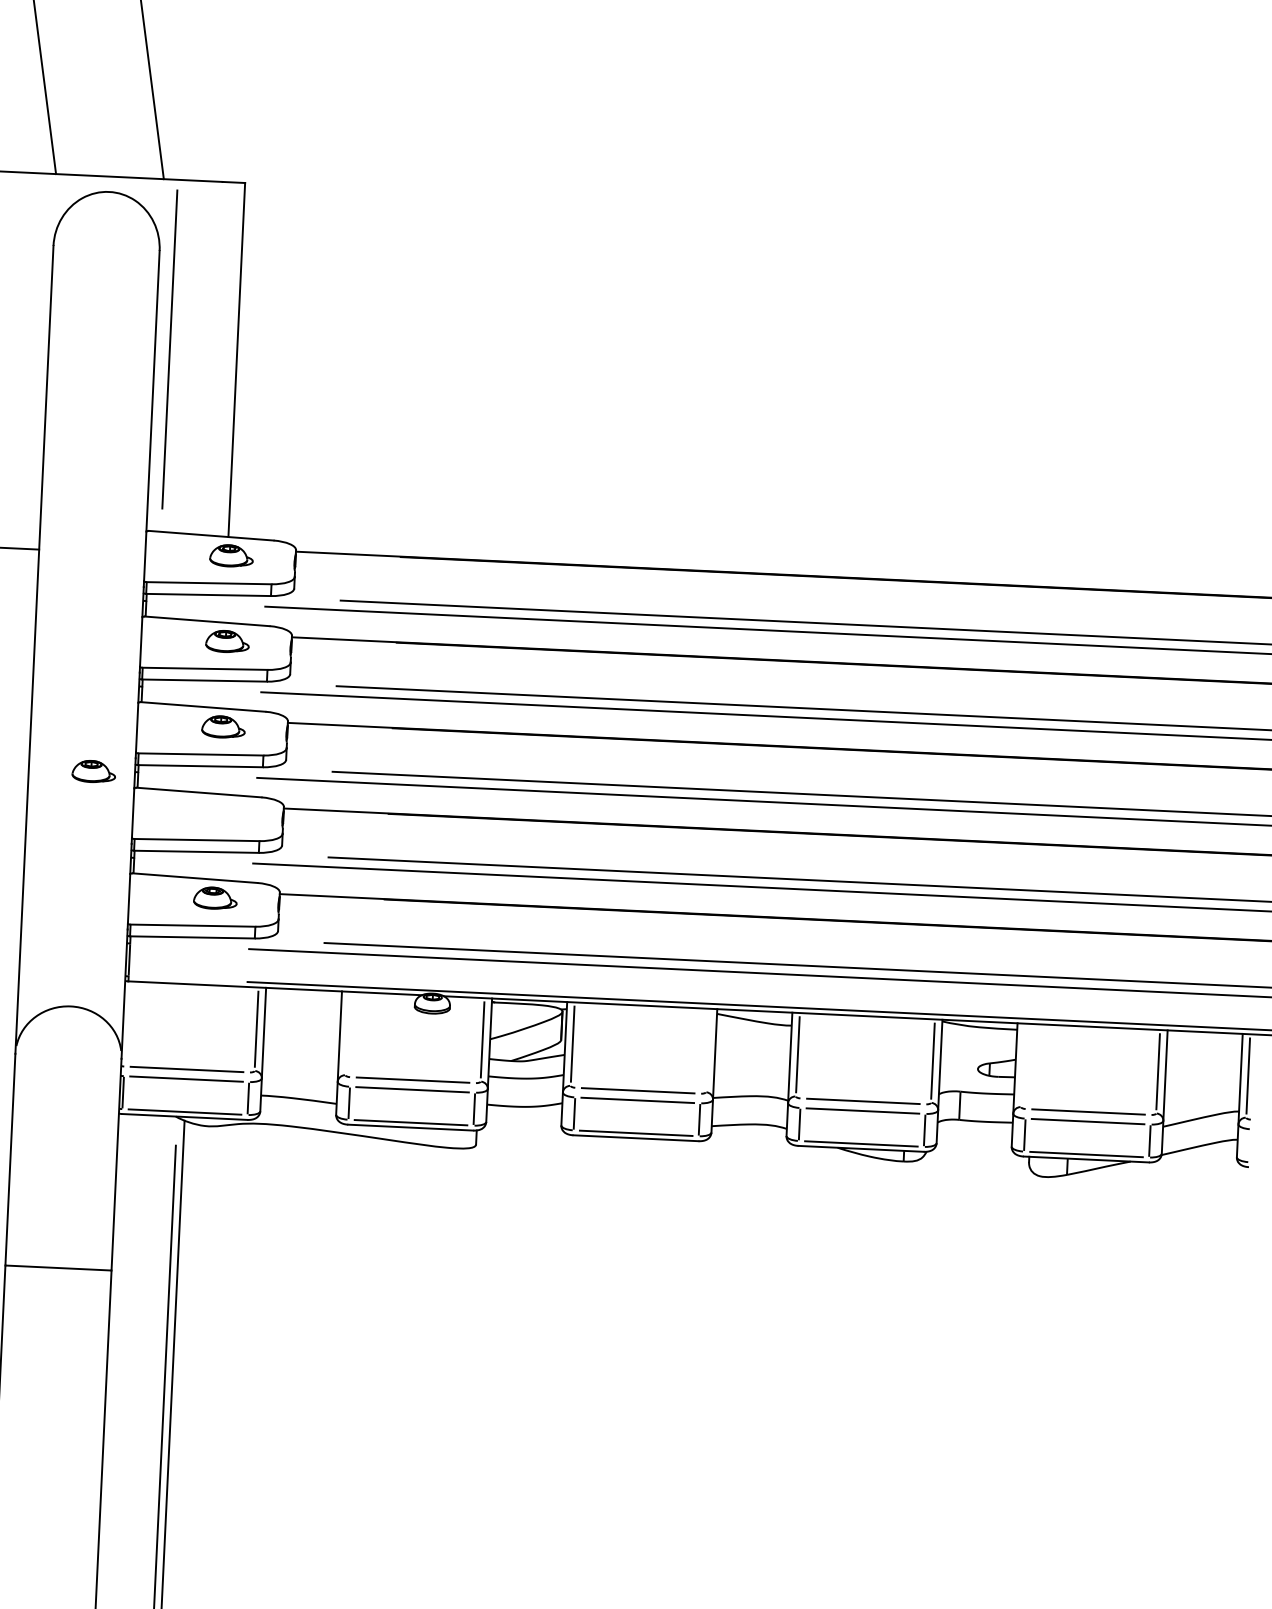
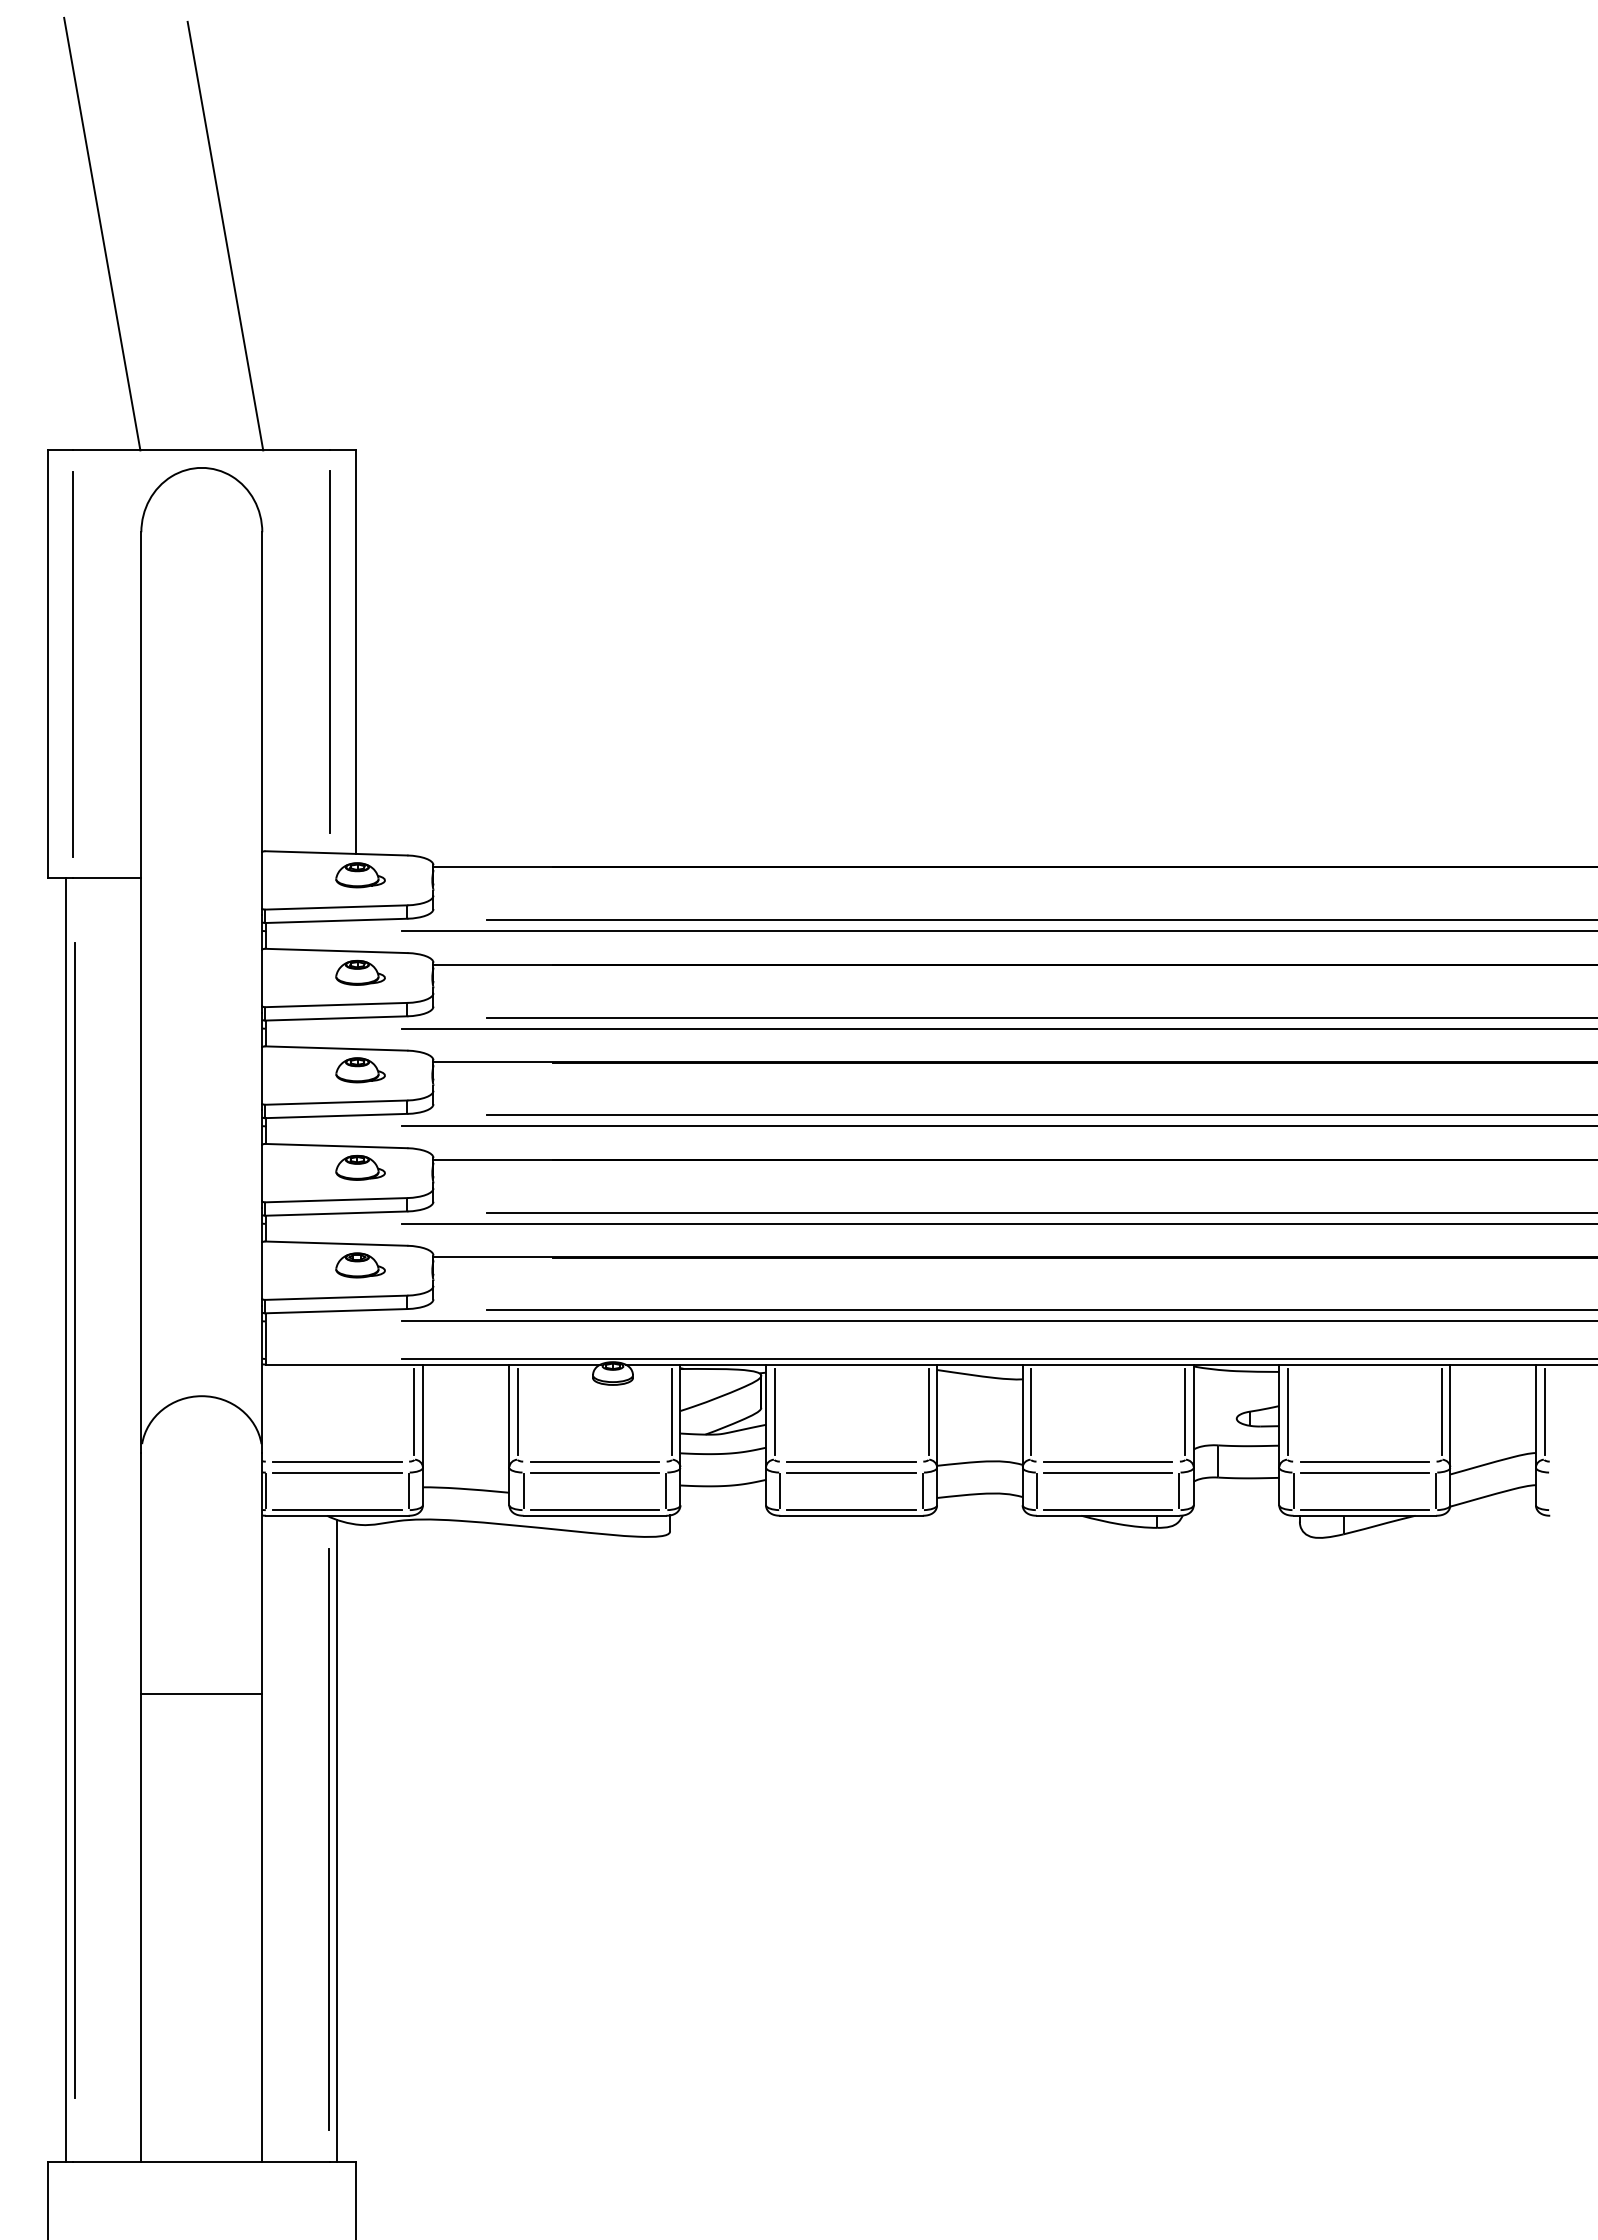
line: (169, 349) -> (329, 651), moved
part: (93, 771) -> (360, 1167), moved
line: (347, 1032) -> (517, 1411), added
line: (707, 1049) -> (928, 1411), added
line: (1022, 1064) -> (1287, 1411), added

